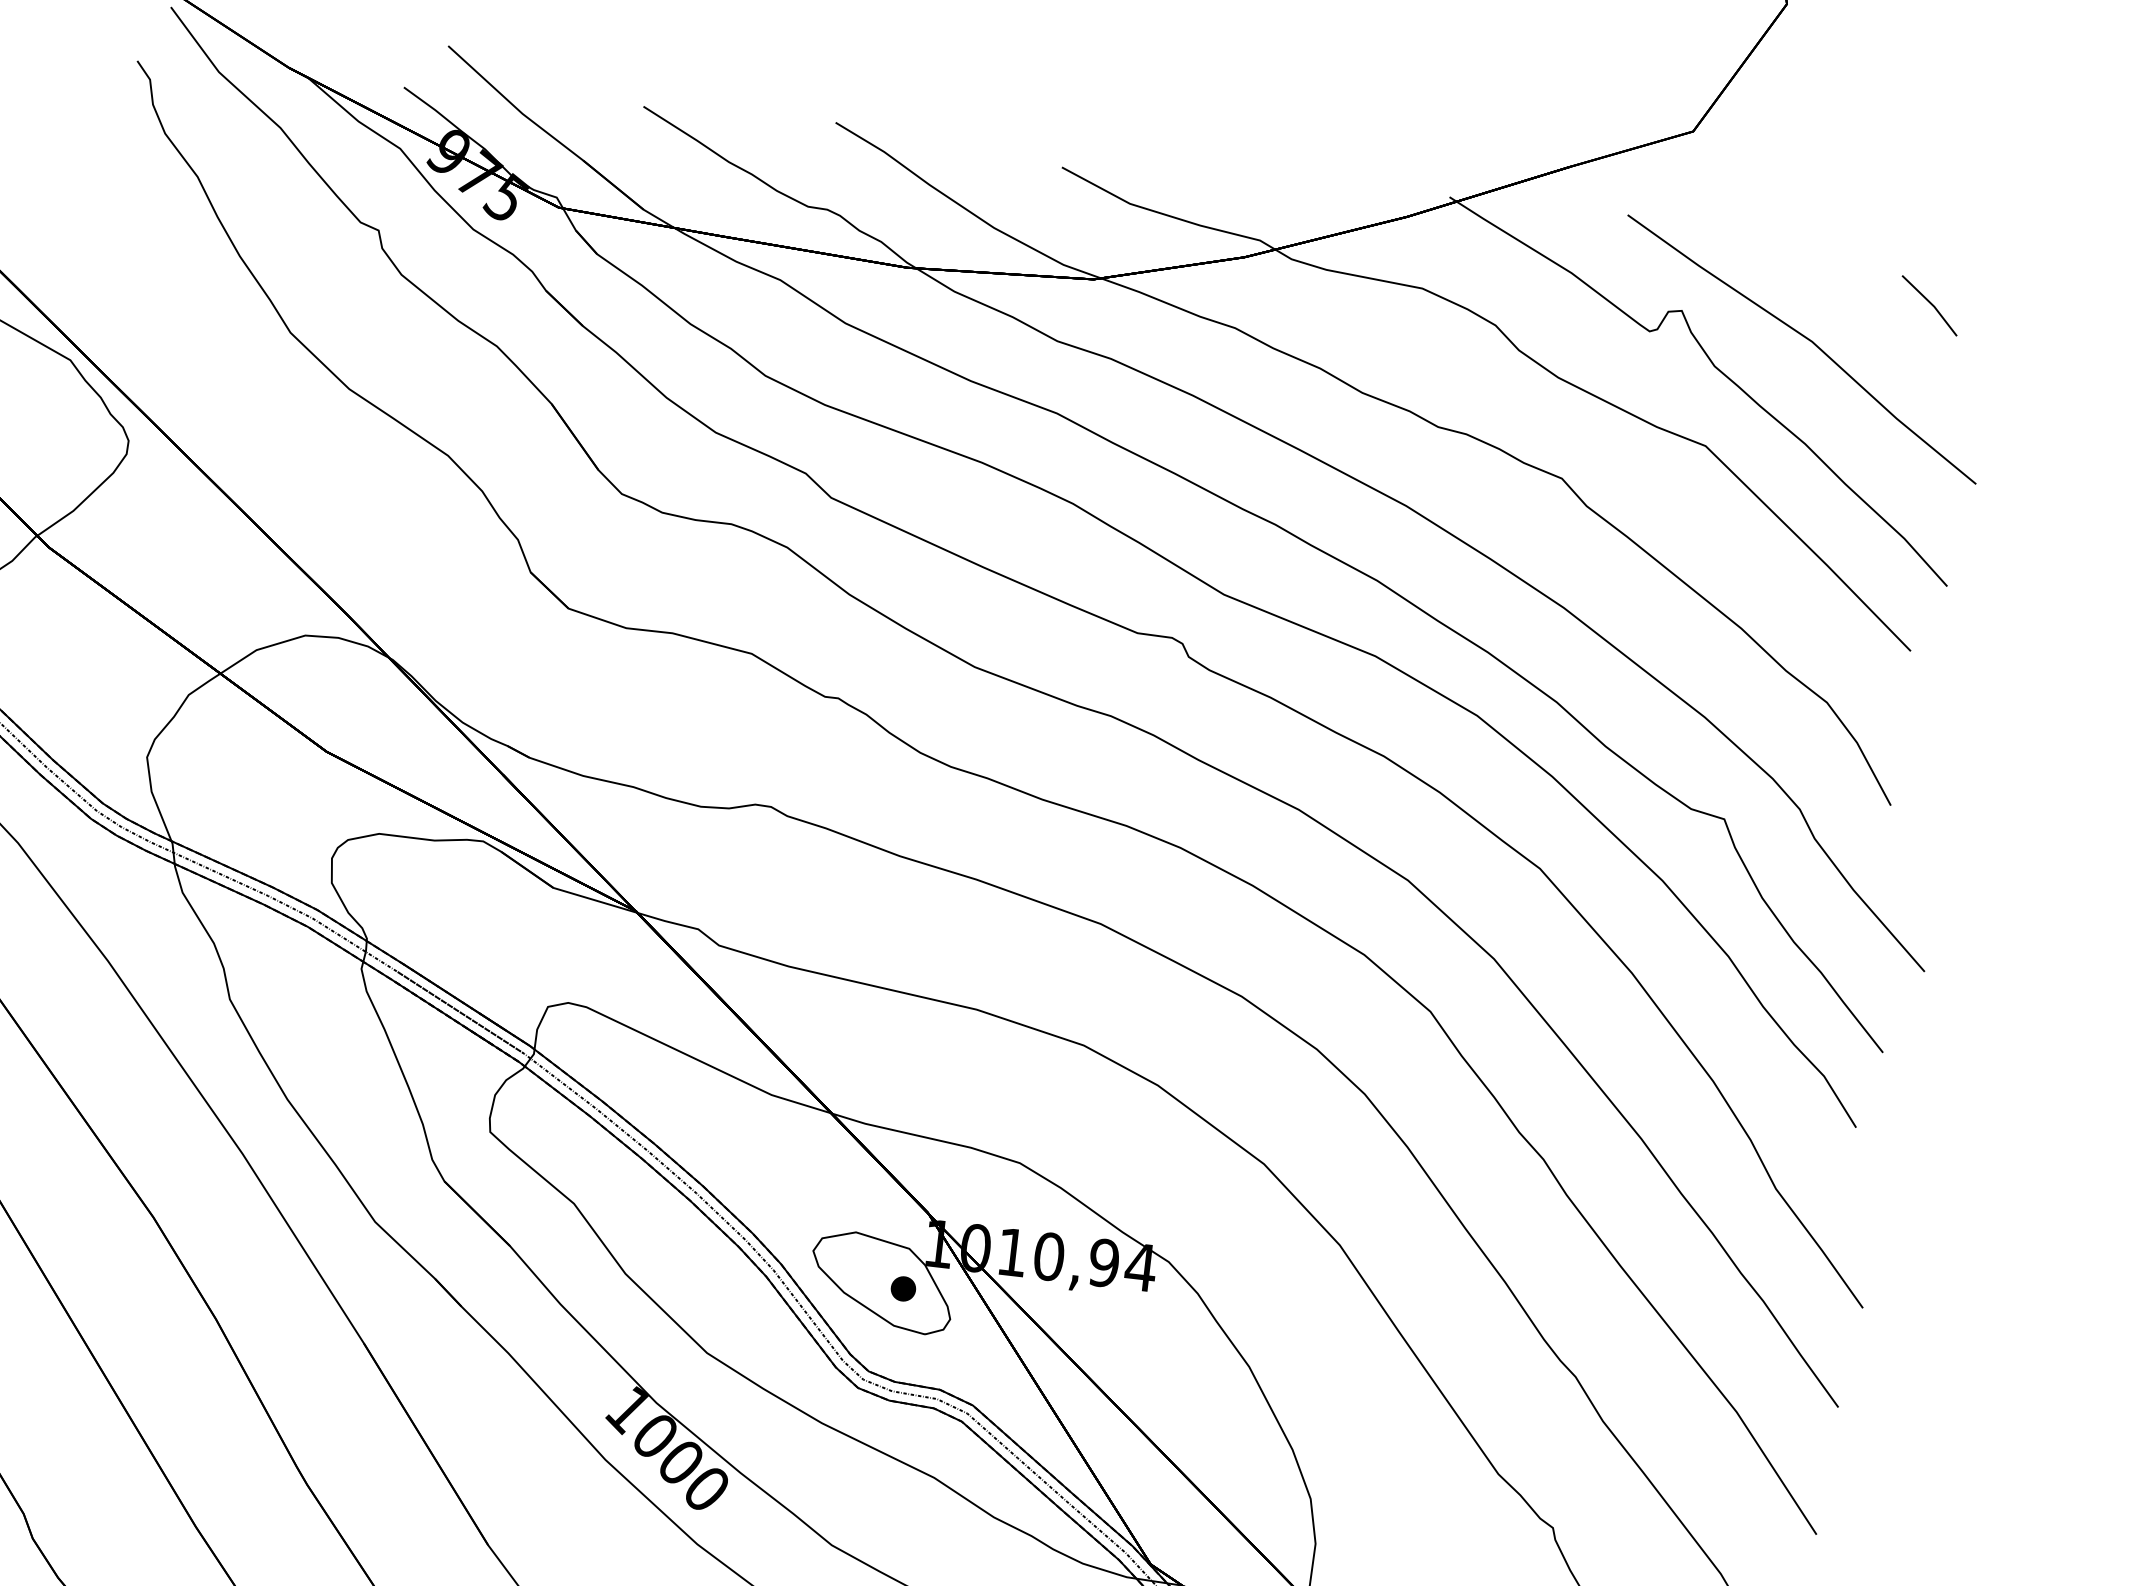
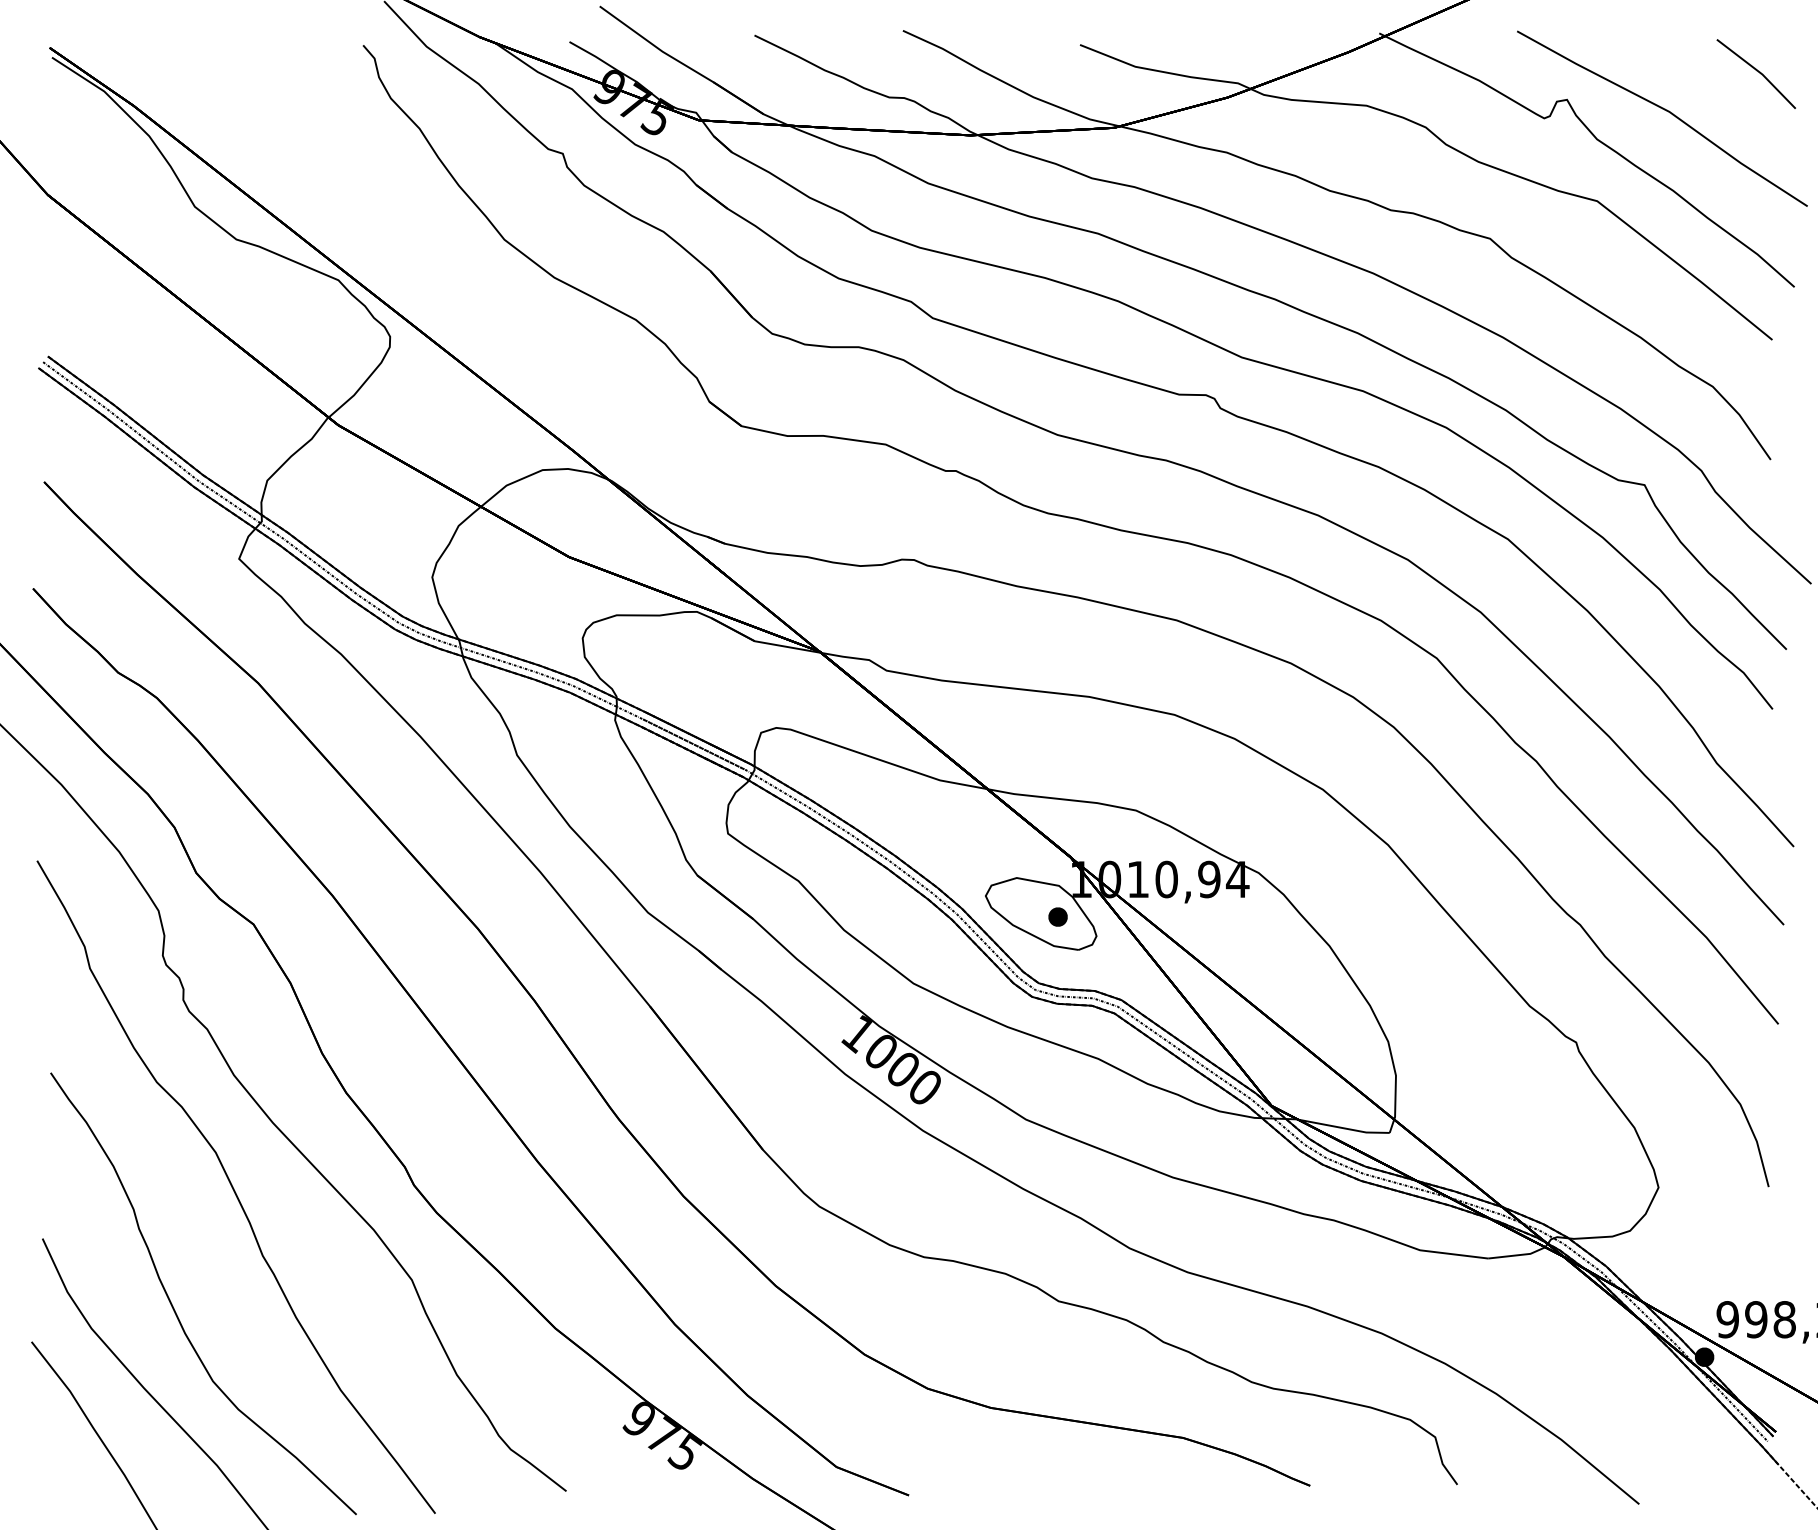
part: (1928, 305) -> (1755, 73), size x1.67

